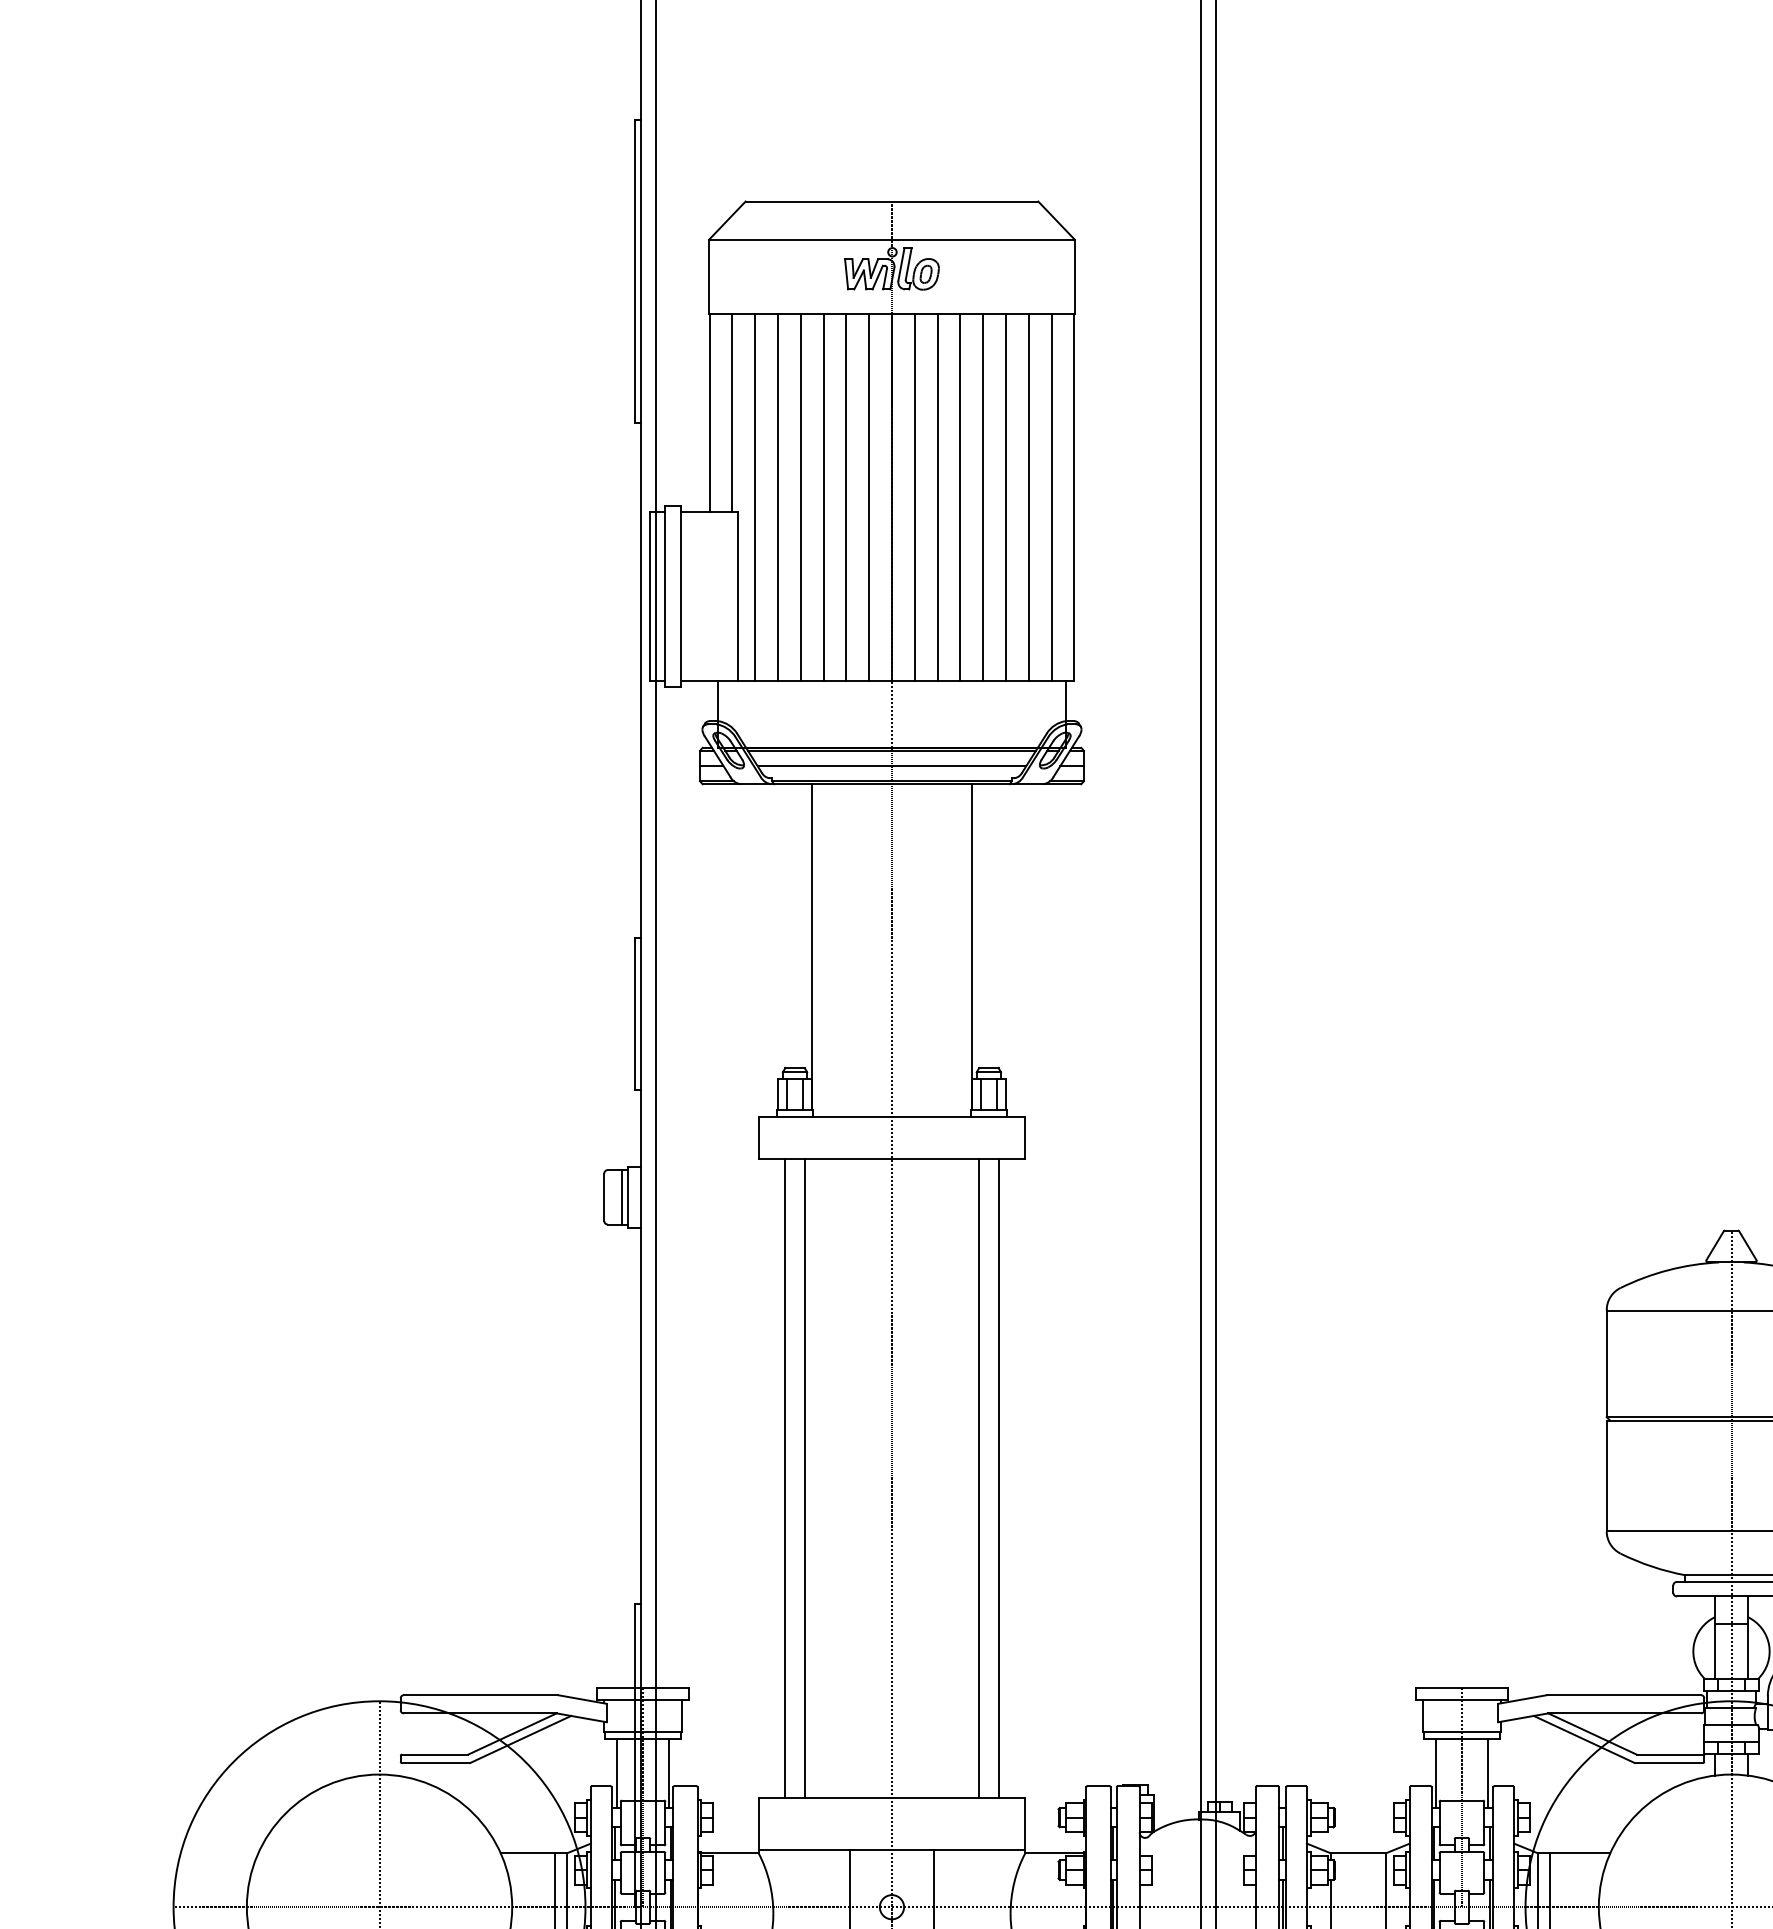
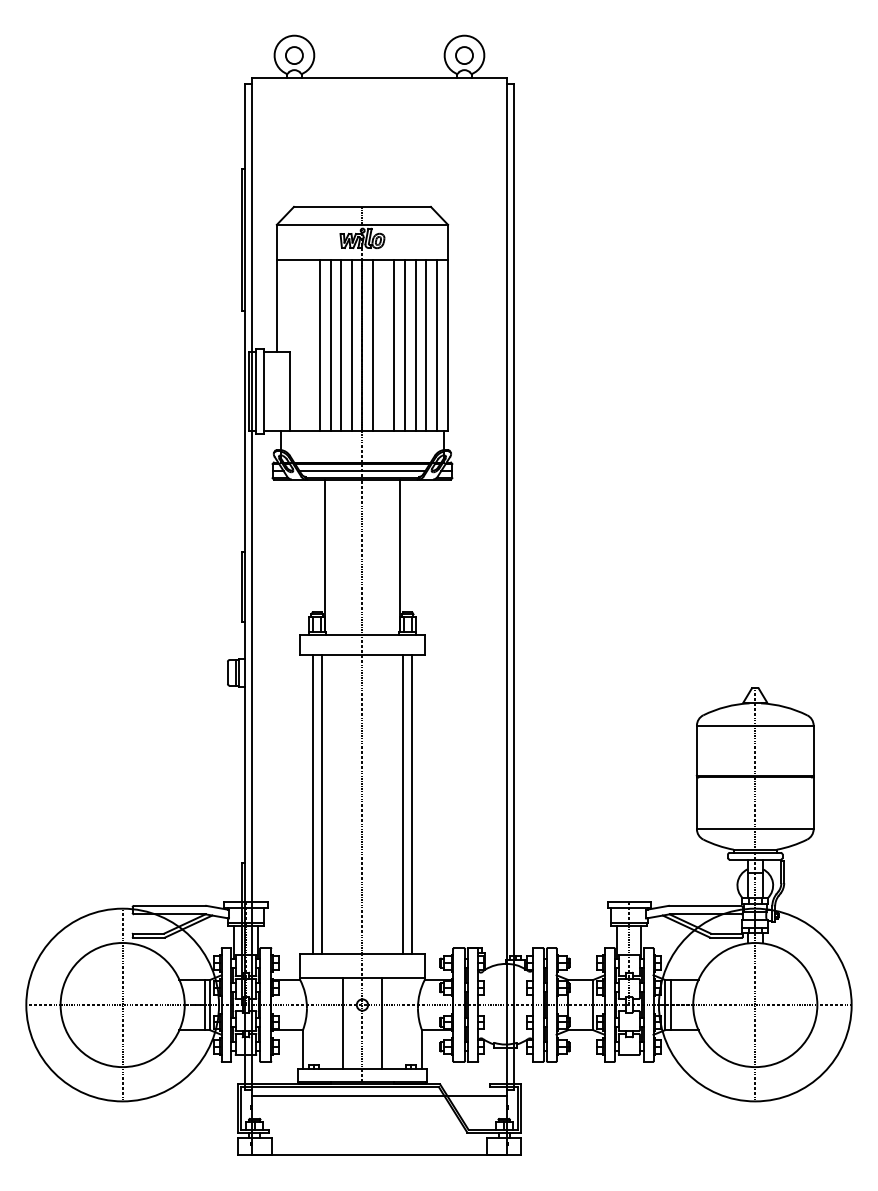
line: (731, 412) -> (287, 305), removed
line: (755, 497) -> (298, 345), removed
line: (778, 497) -> (309, 345), removed
line: (936, 497) -> (383, 345), removed

